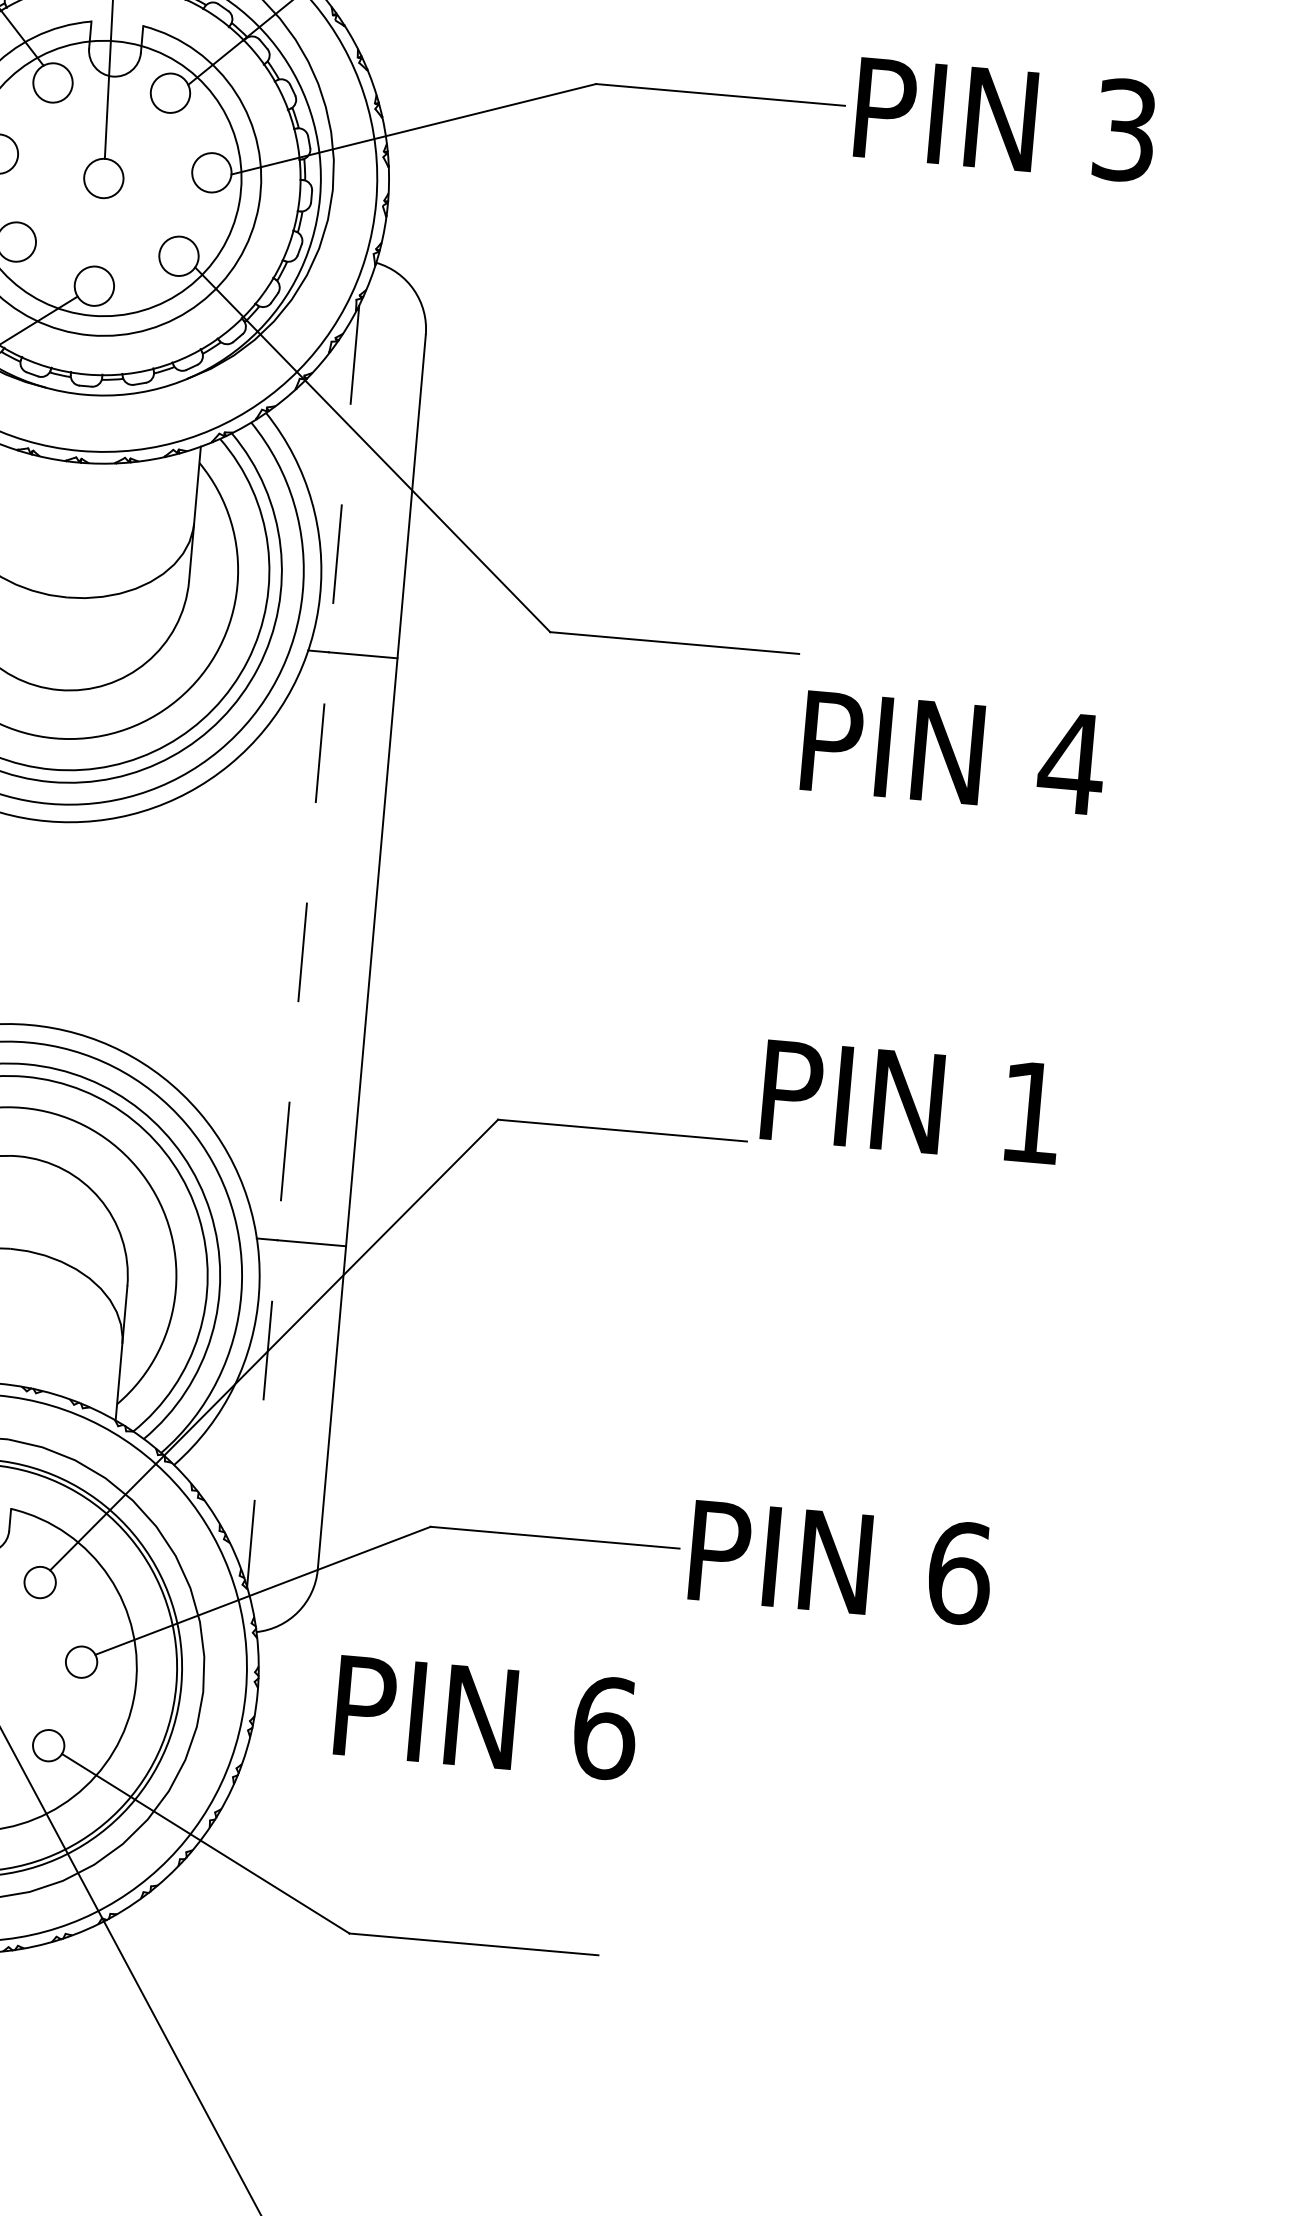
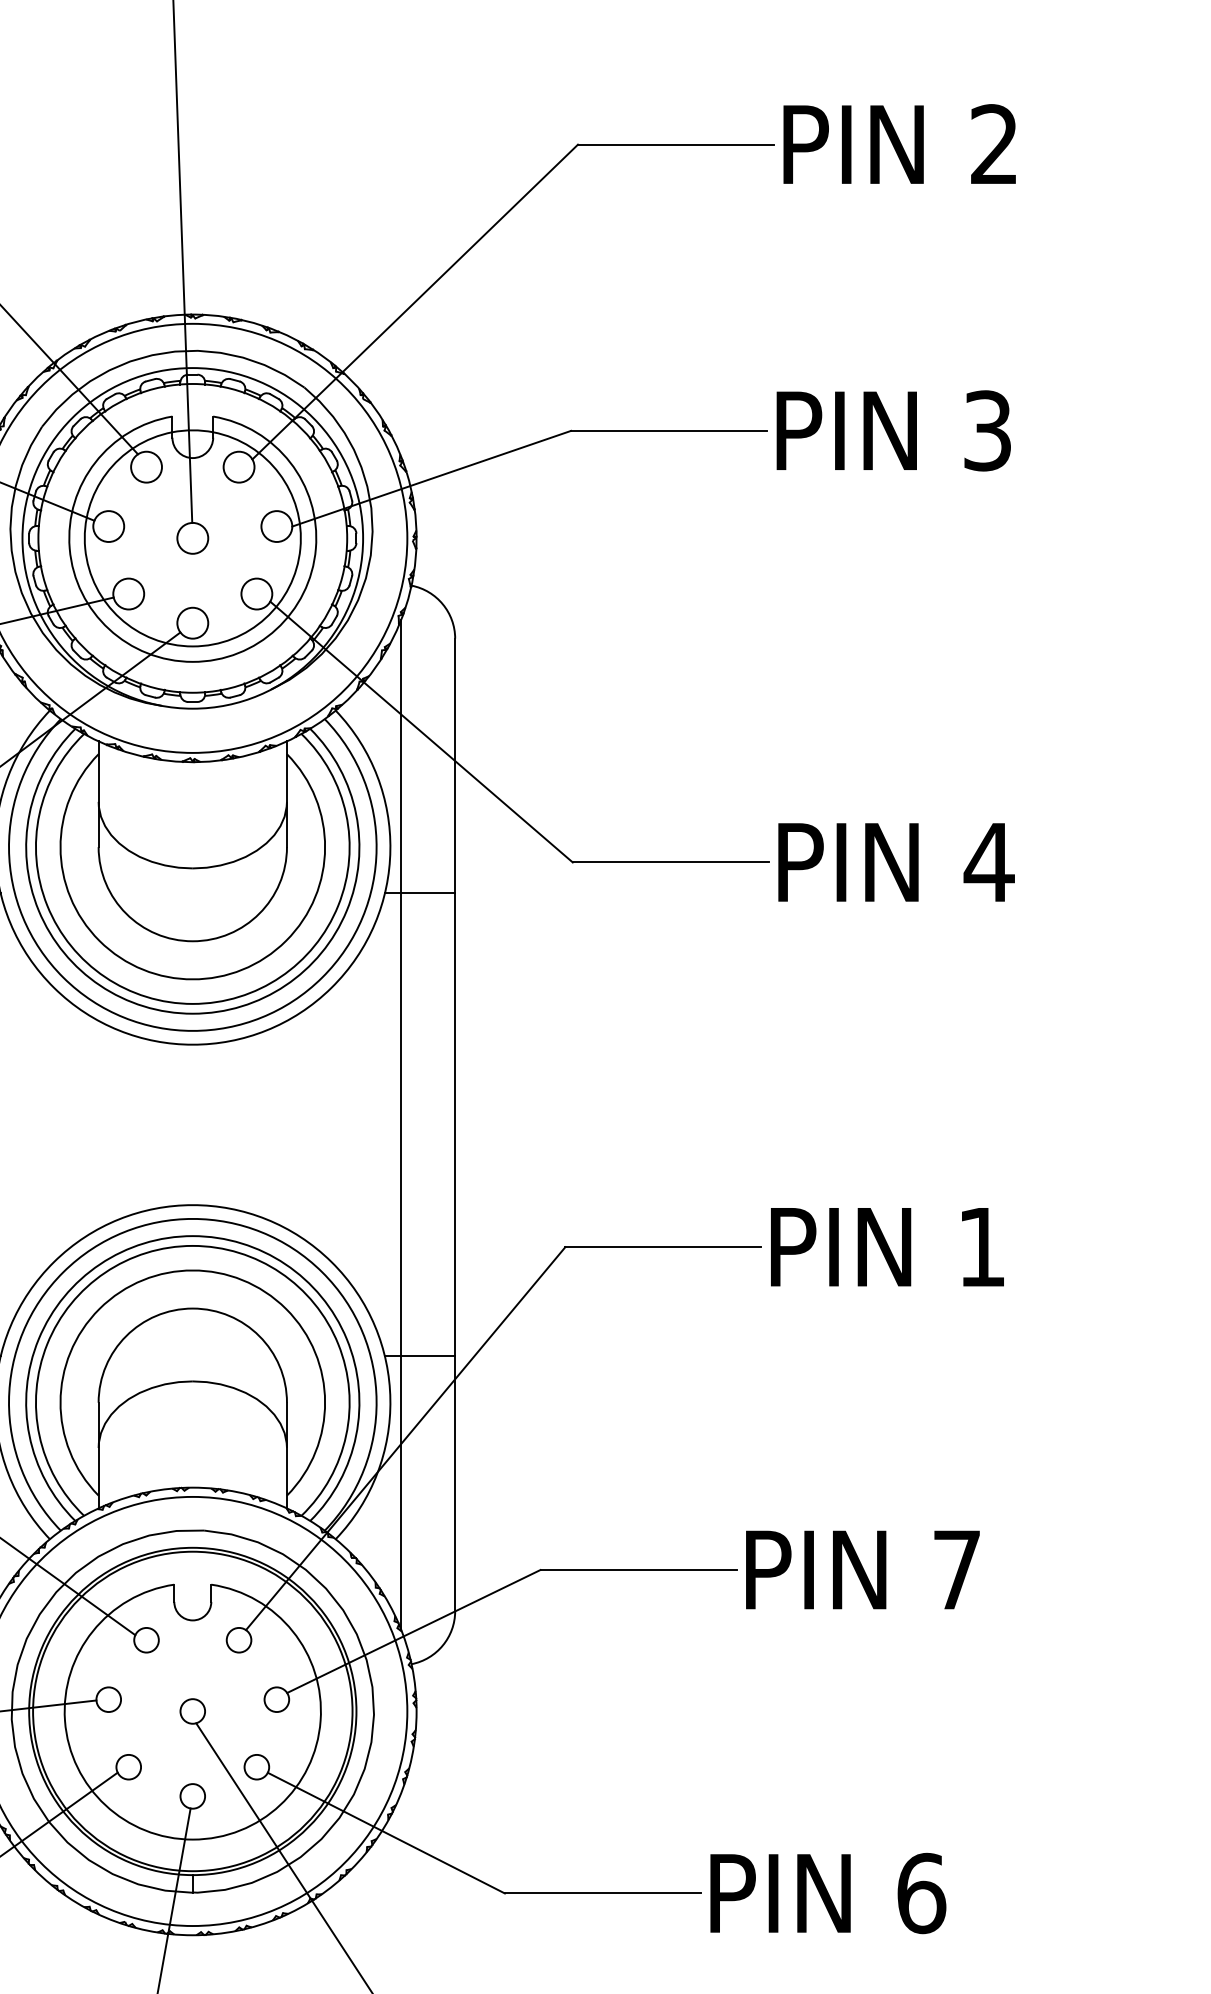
text: (953, 753) -> (896, 862), moved
line: (303, 945) -> (401, 1124), dashed -> solid
text: (911, 1102) -> (887, 1247), moved
text: (960, 1572) -> (957, 1569), 6 -> 7
text: (486, 1717) -> (828, 1893), moved

